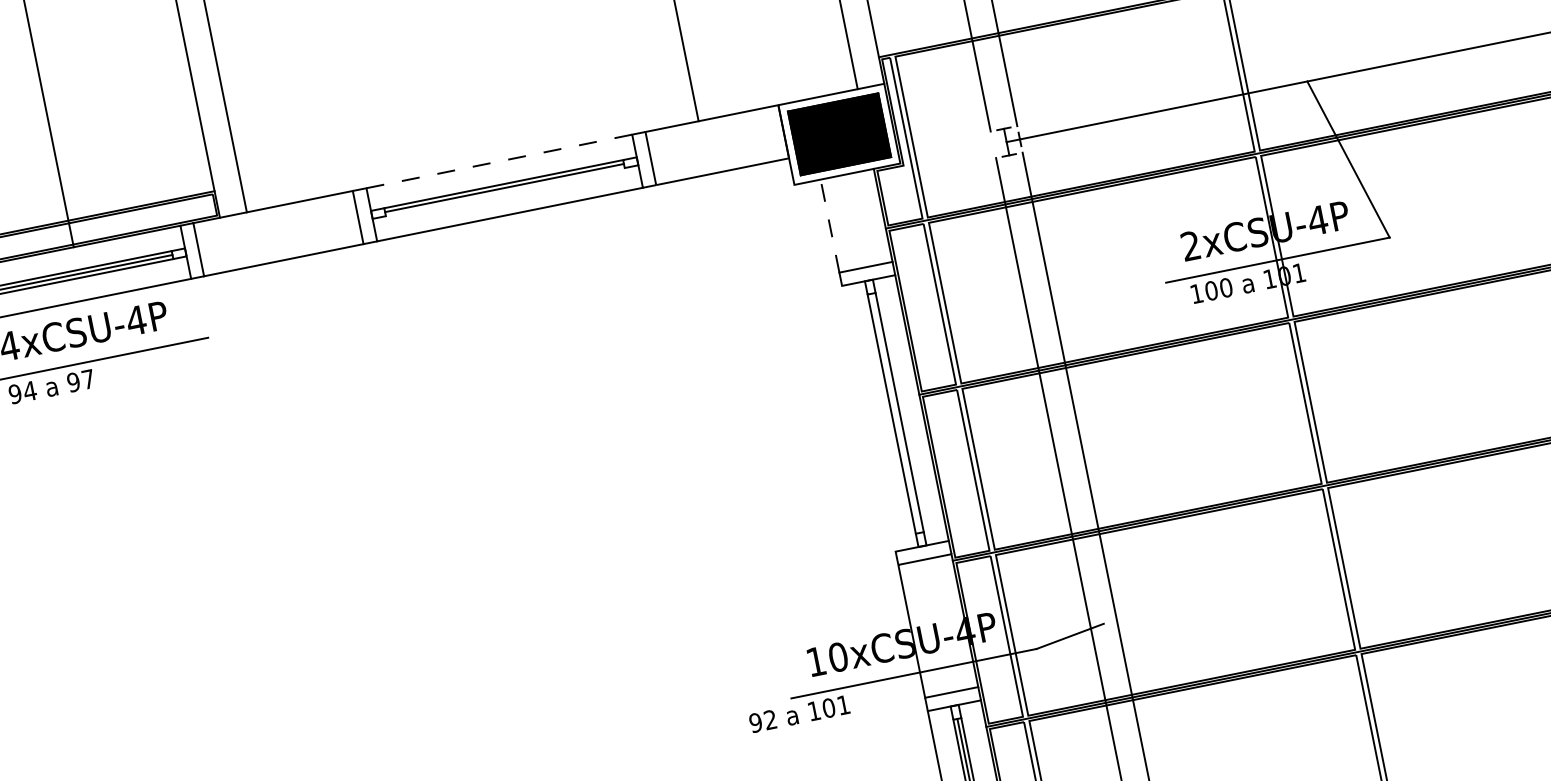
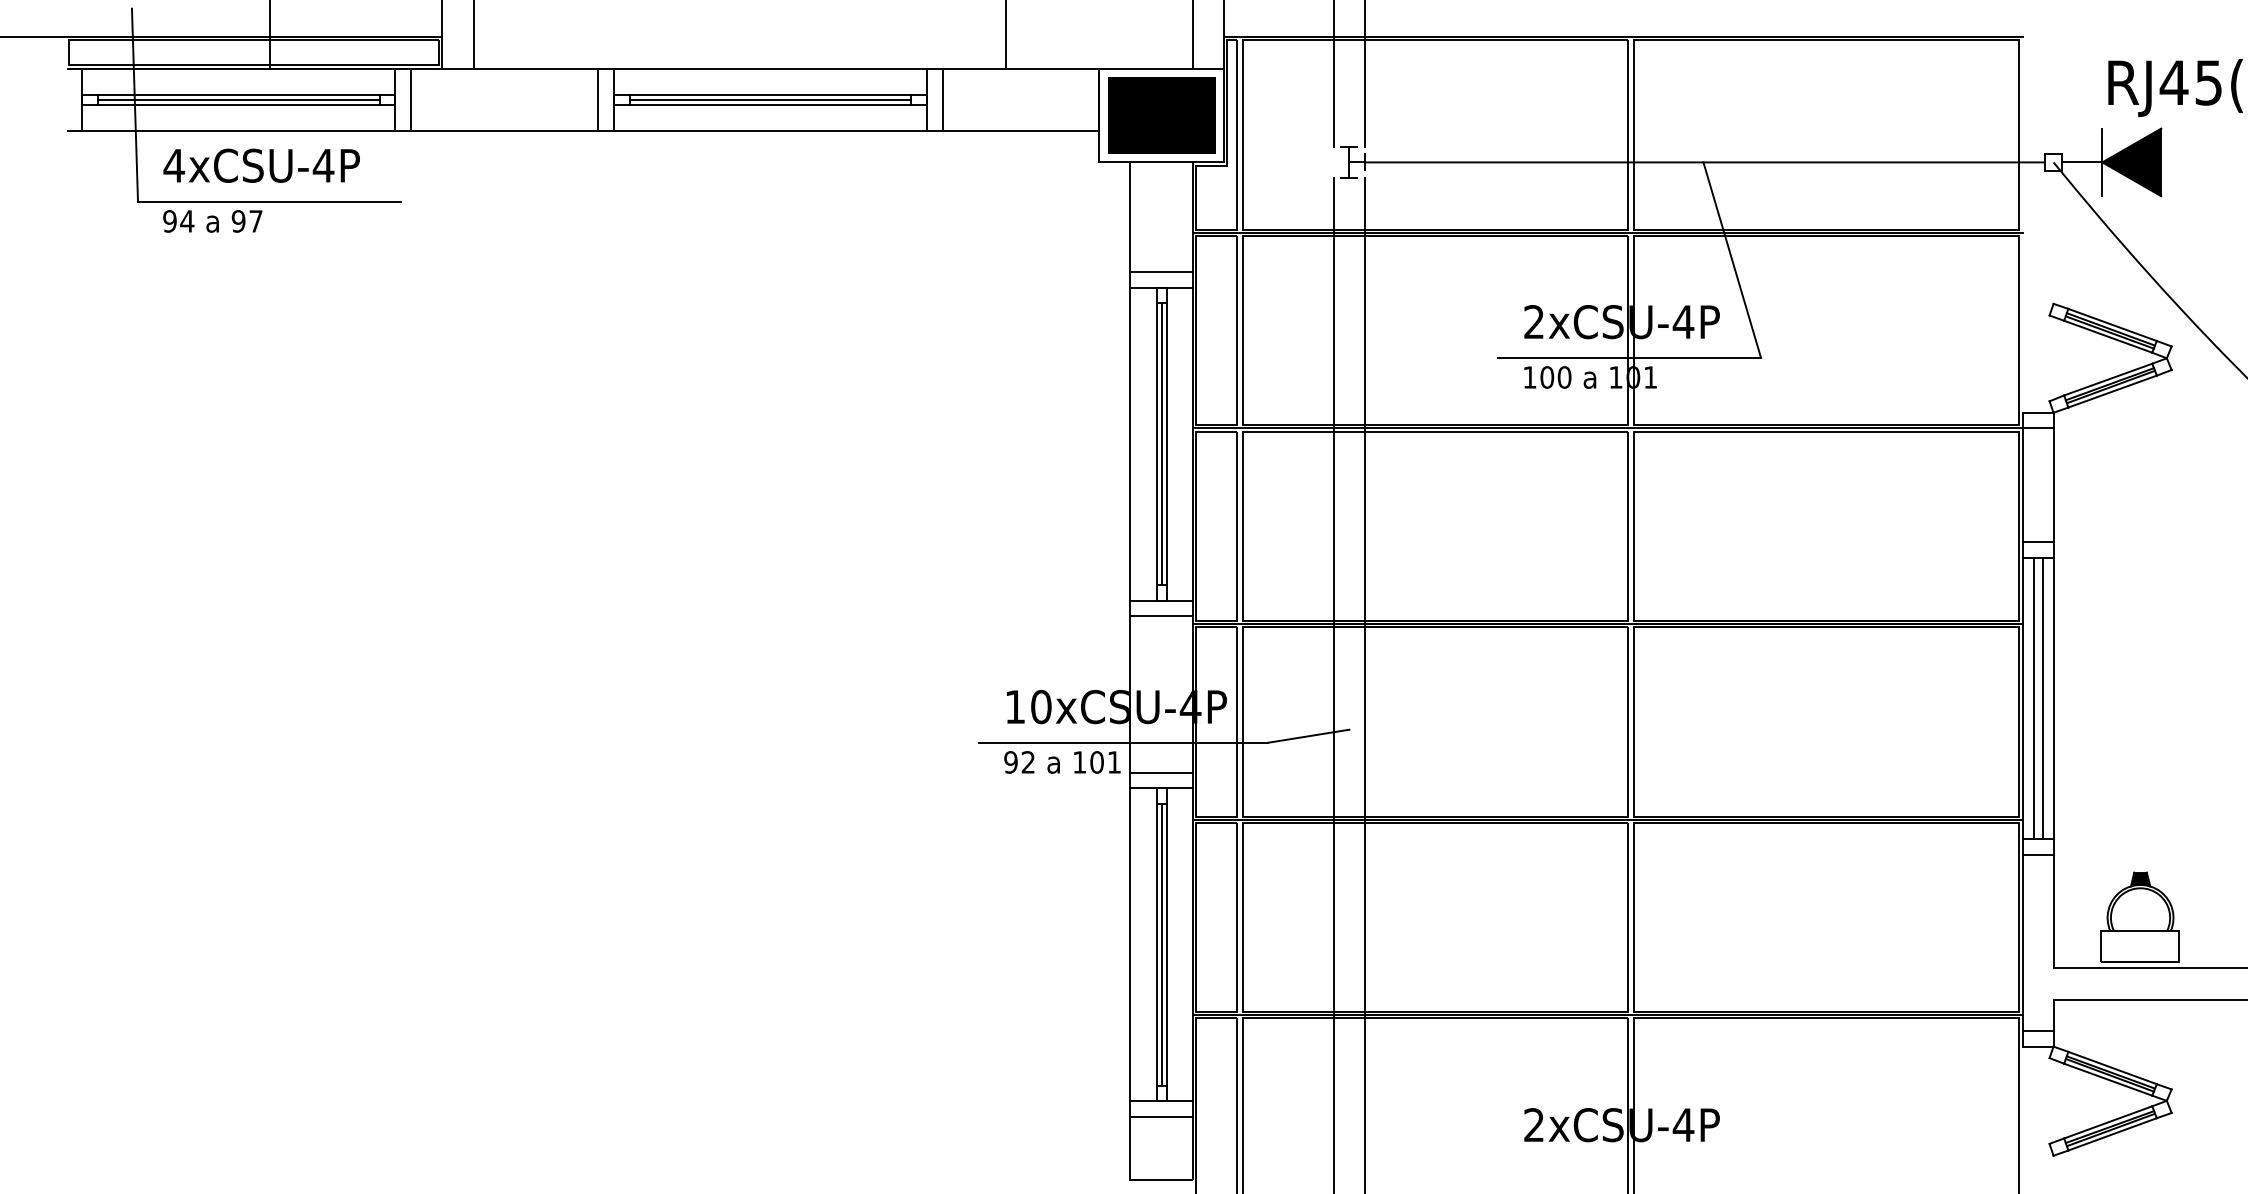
line: (499, 161) -> (770, 68), dashed -> solid
line: (505, 192) -> (770, 104), added
line: (830, 226) -> (1130, 217), dashed -> solid
line: (896, 412) -> (1162, 443), added
line: (868, 418) -> (1130, 443), added
text: (799, 714) -> (1062, 762), moved

